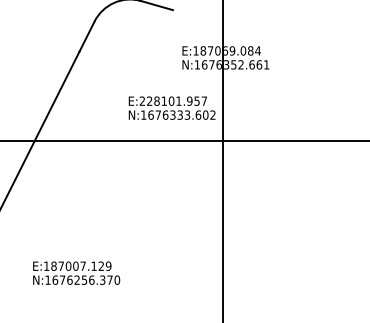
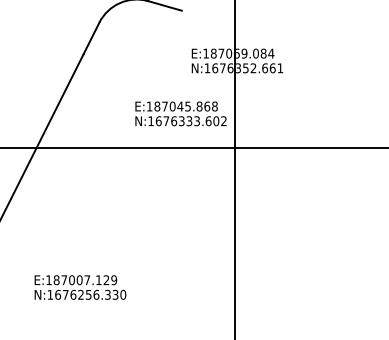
text: (172, 101) -> (181, 106), E:228101.957 -> E:187045.868
text: (109, 279) -> (115, 294), N:1676256.370 -> N:1676256.330

